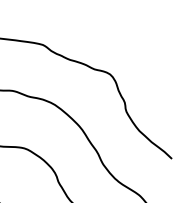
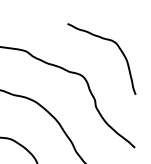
curve: (139, 32) -> (107, 40), added

